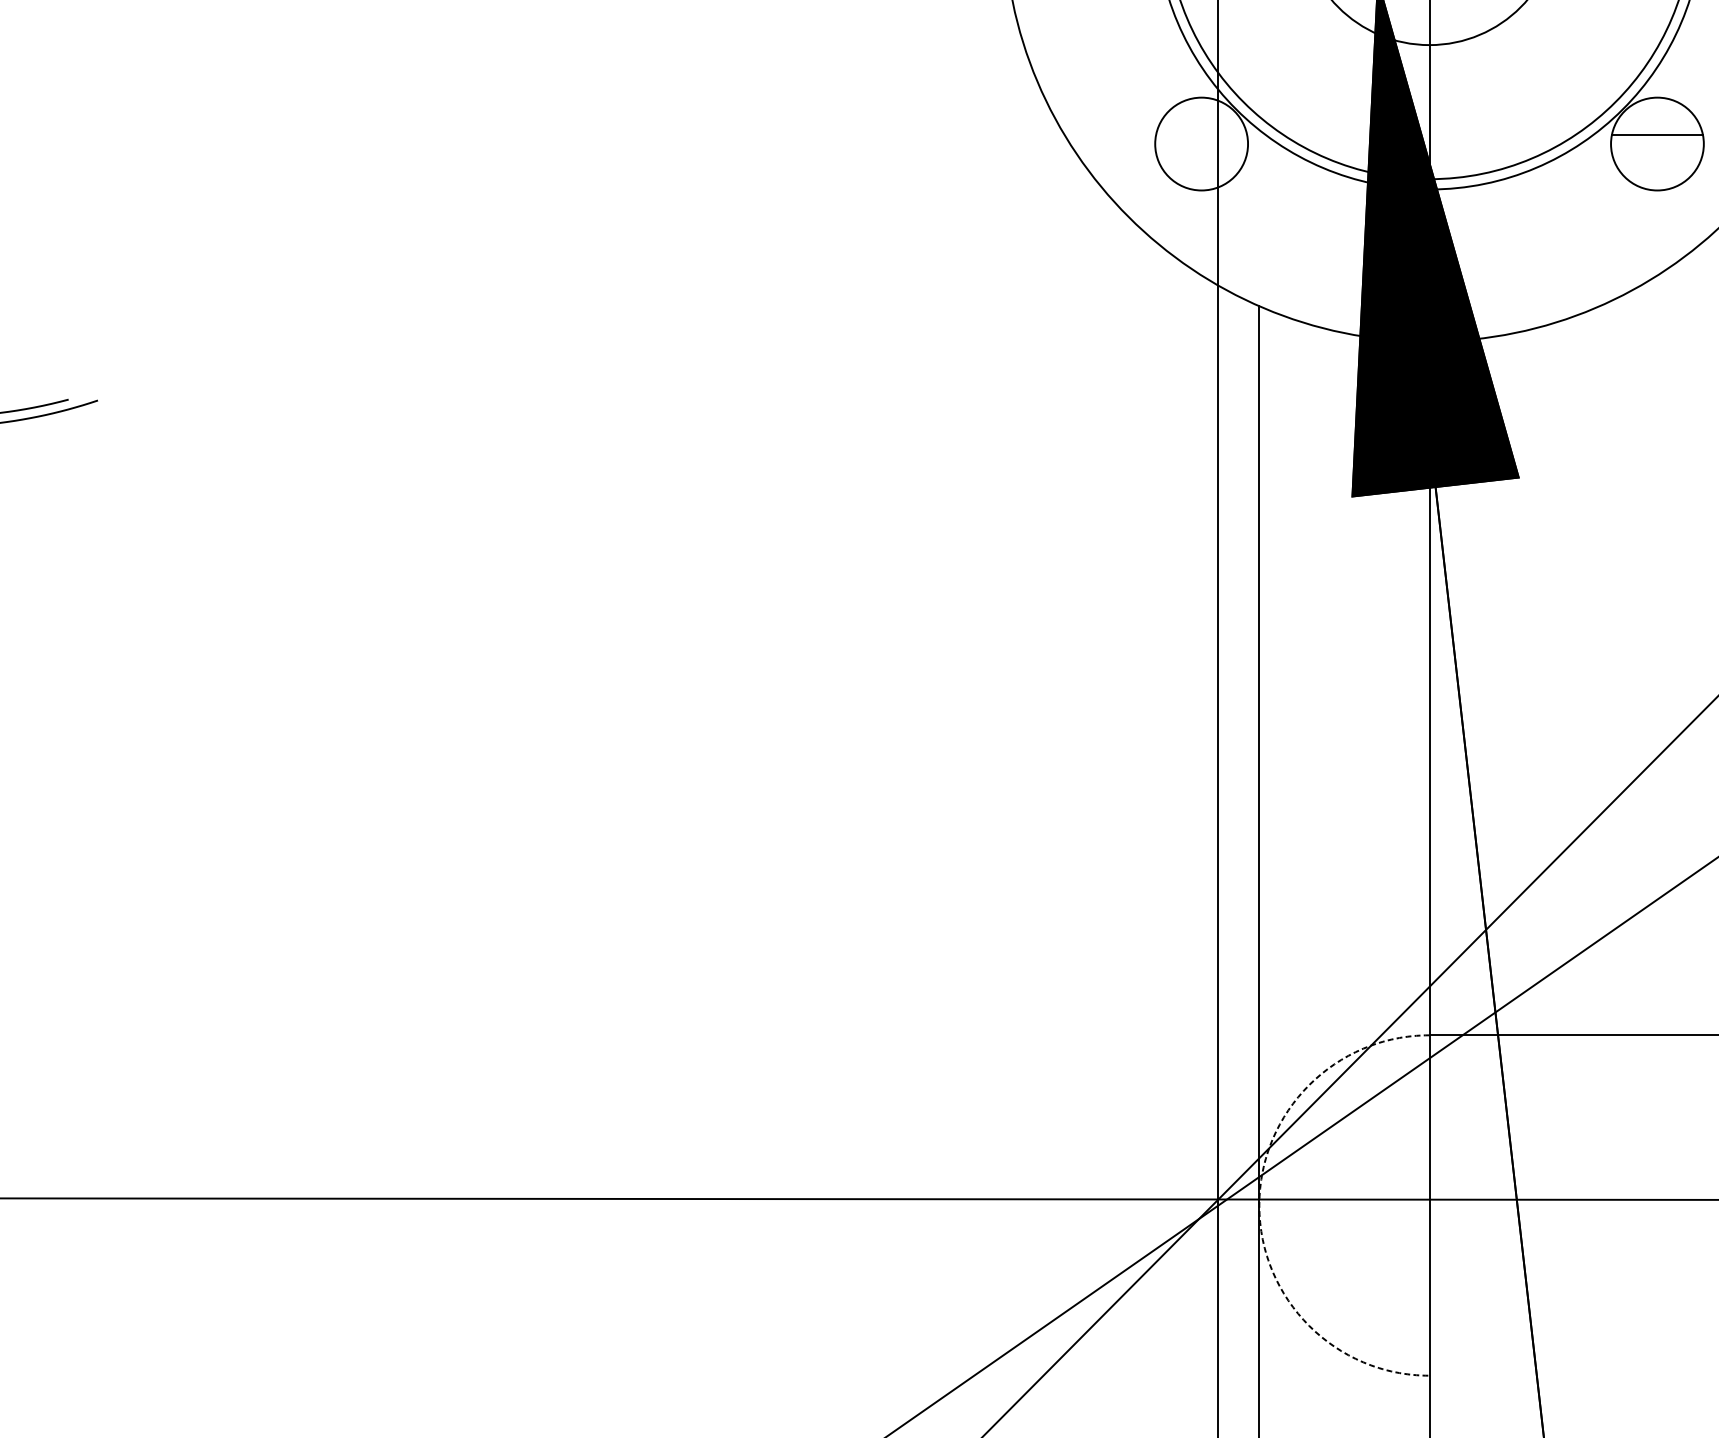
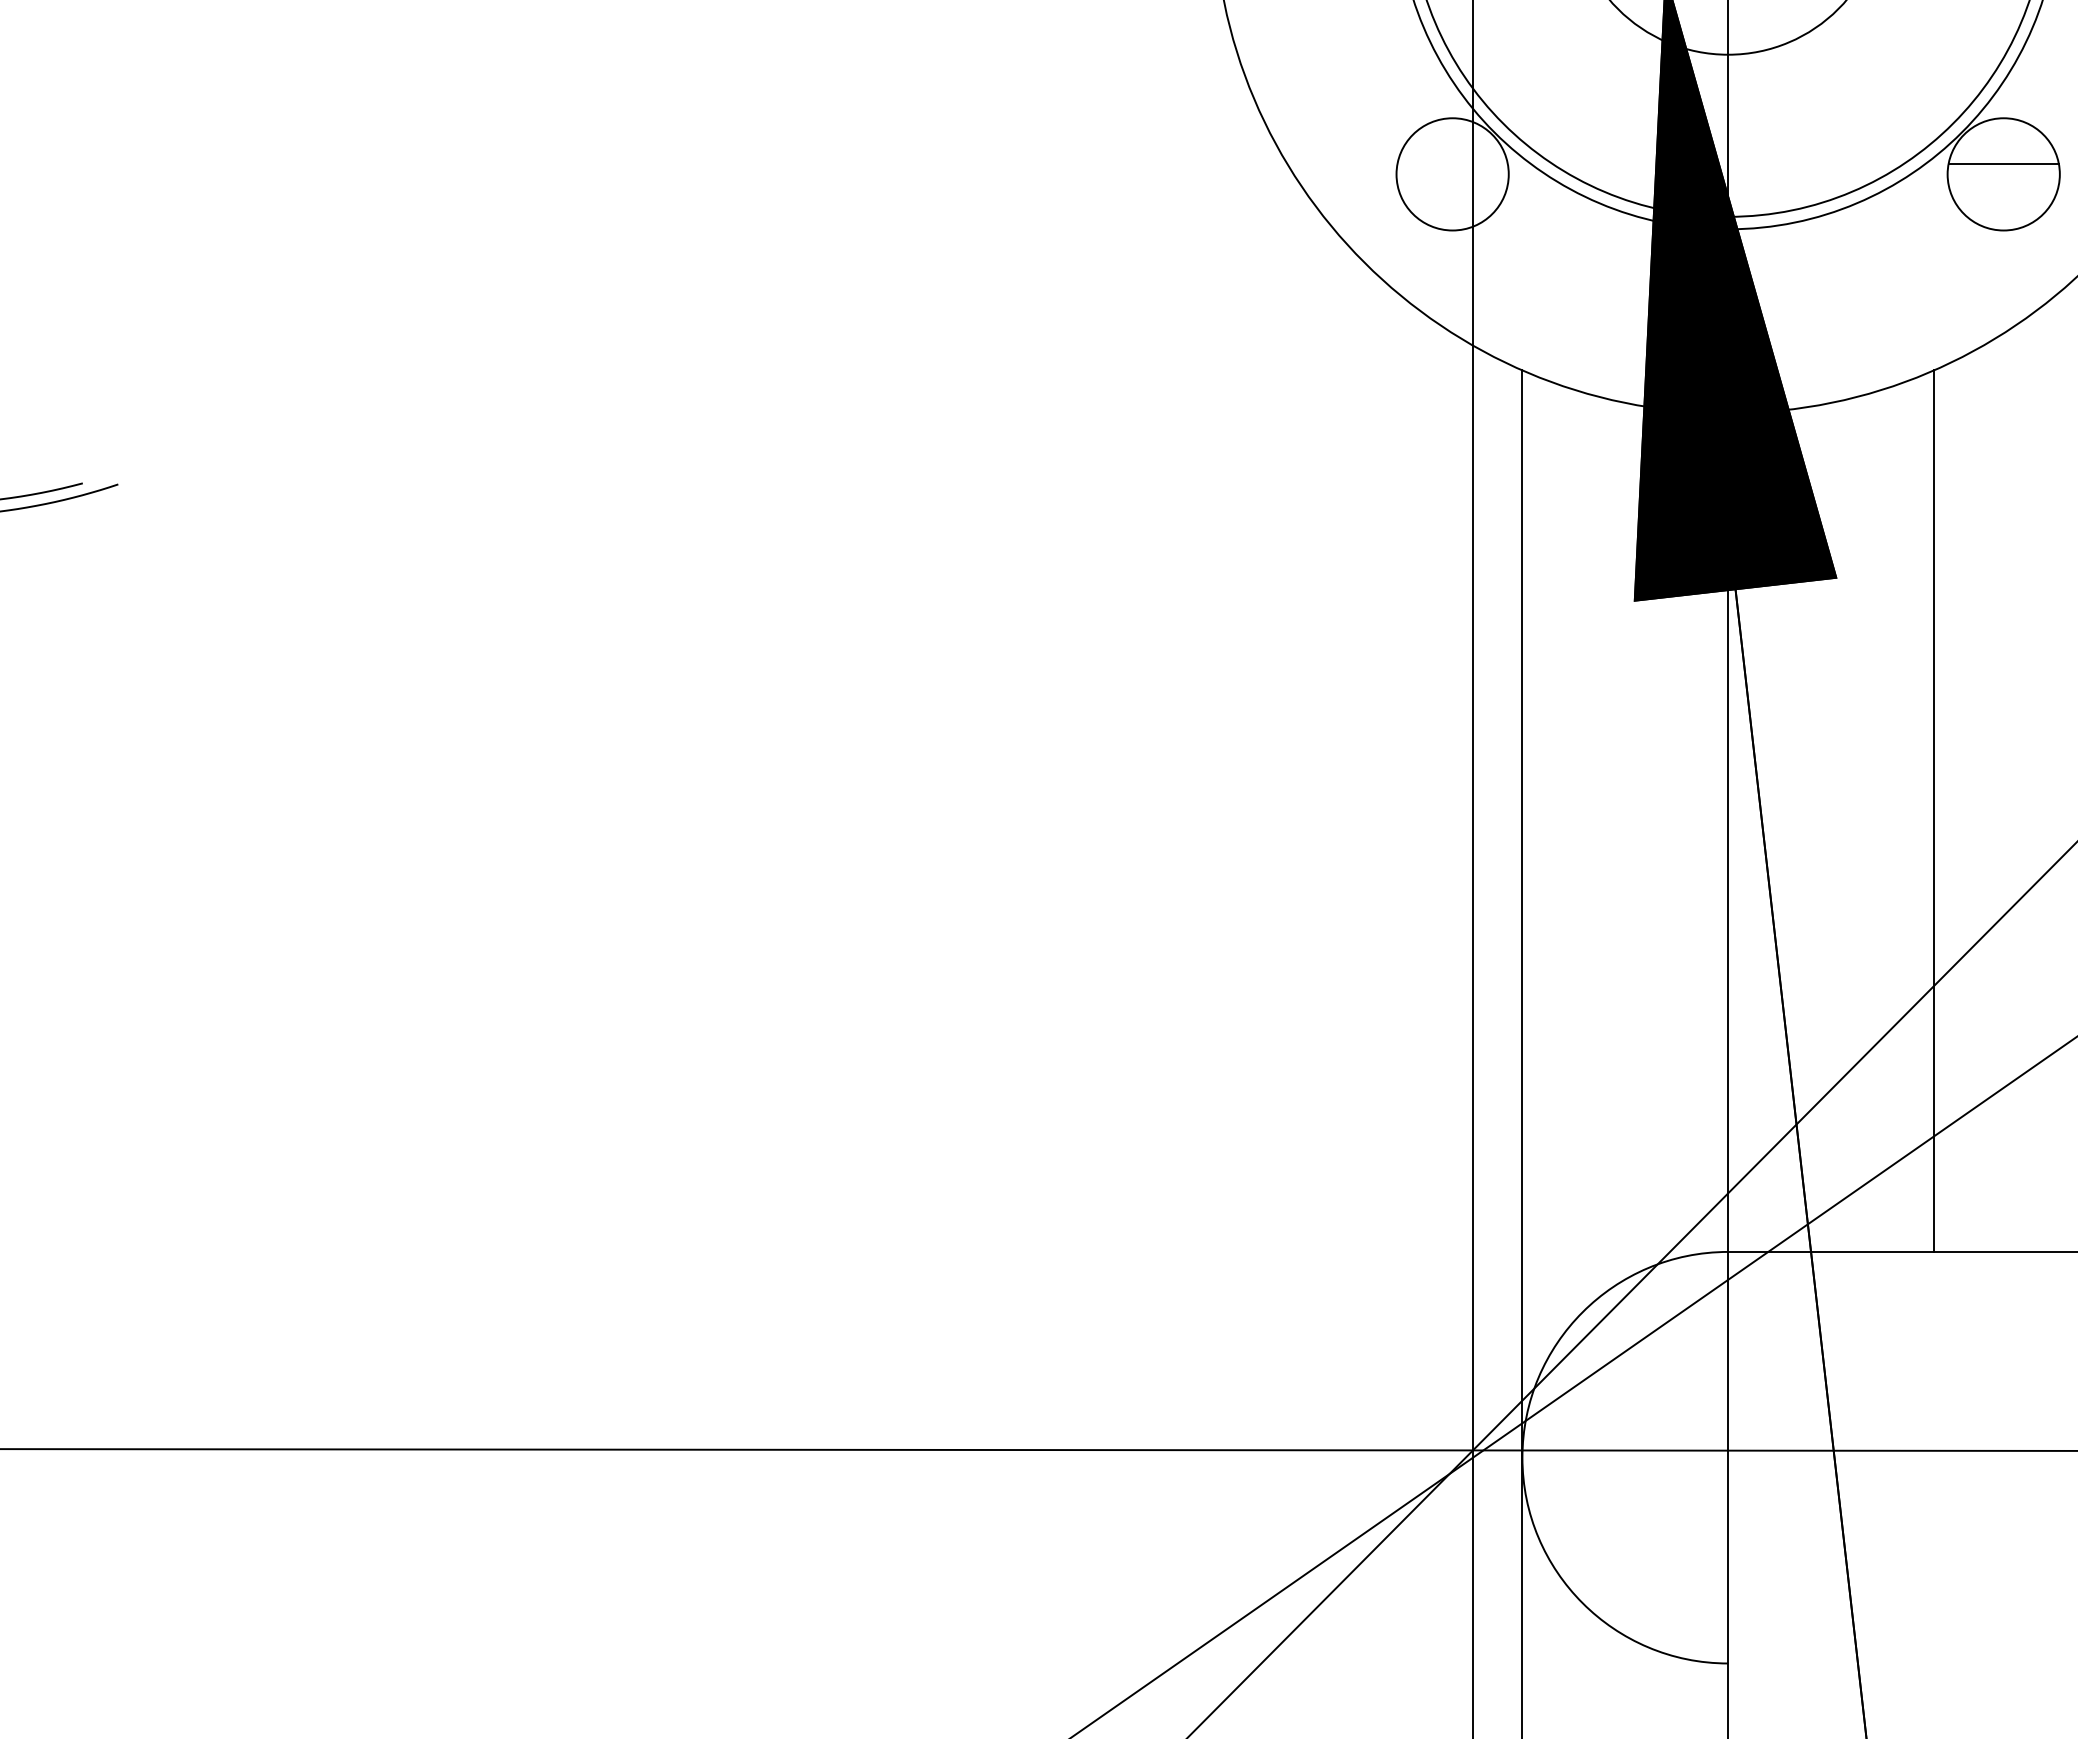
line: (1599, 670) -> (1933, 810), added
arc: (1259, 1205) -> (1522, 1457), dashed -> solid

